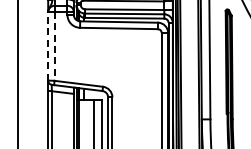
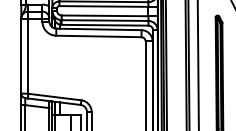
line: (48, 45) -> (21, 55), dashed -> solid
line: (54, 47) -> (28, 57), dashed -> solid

